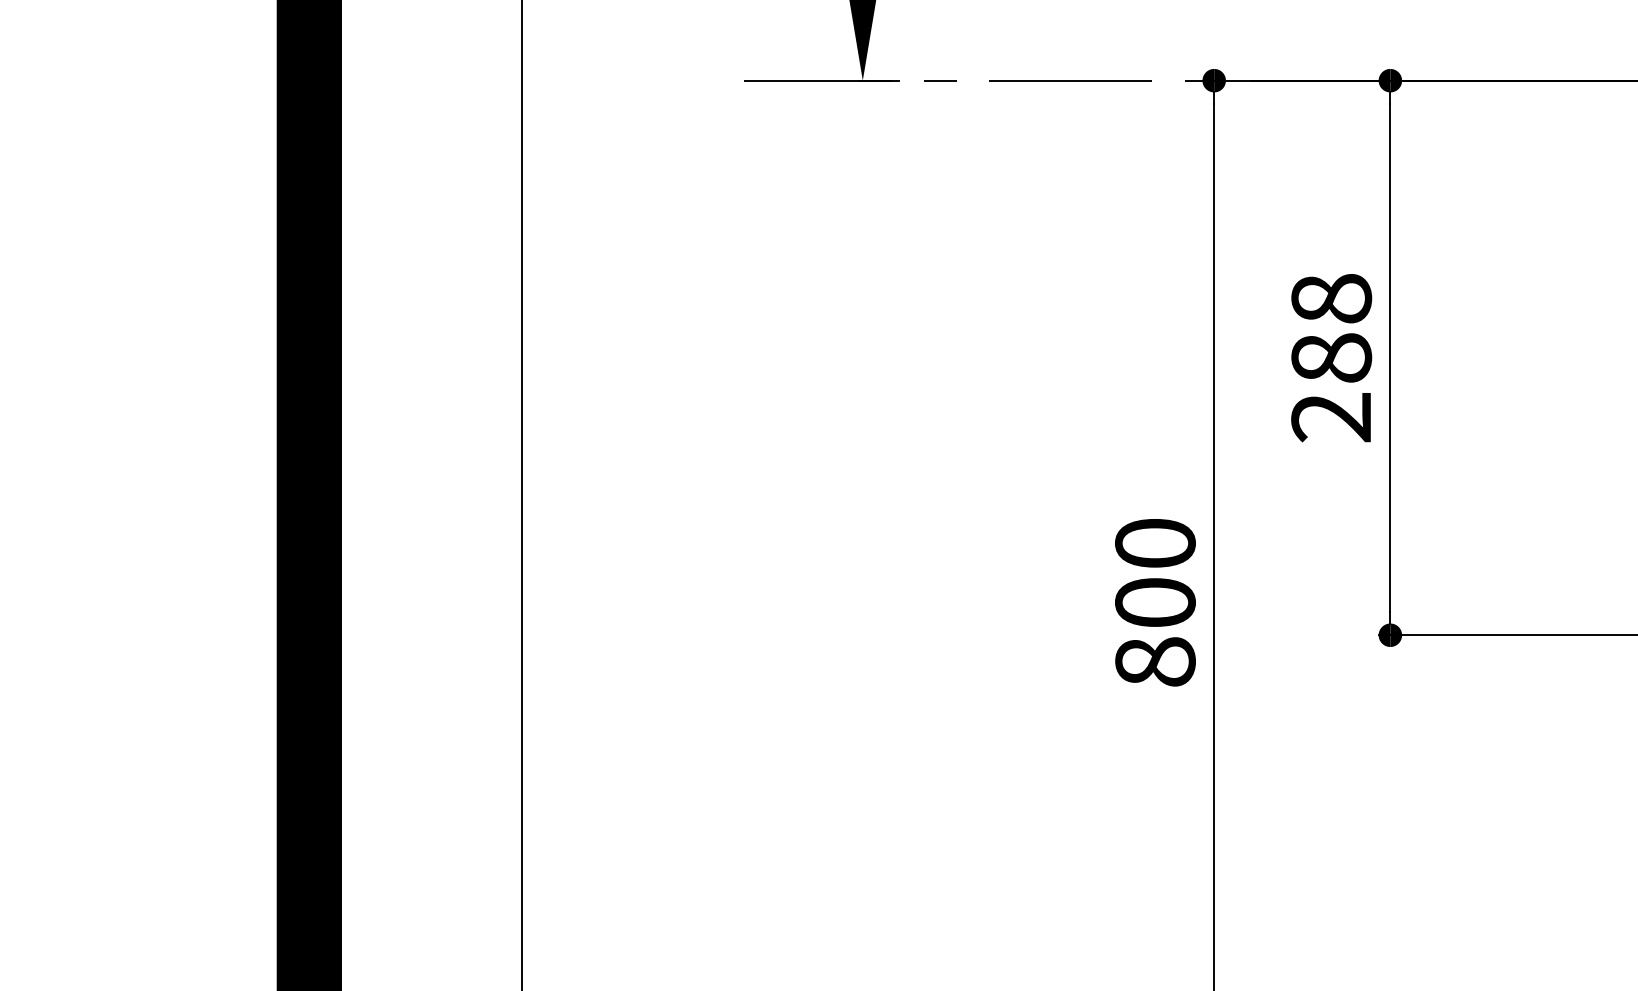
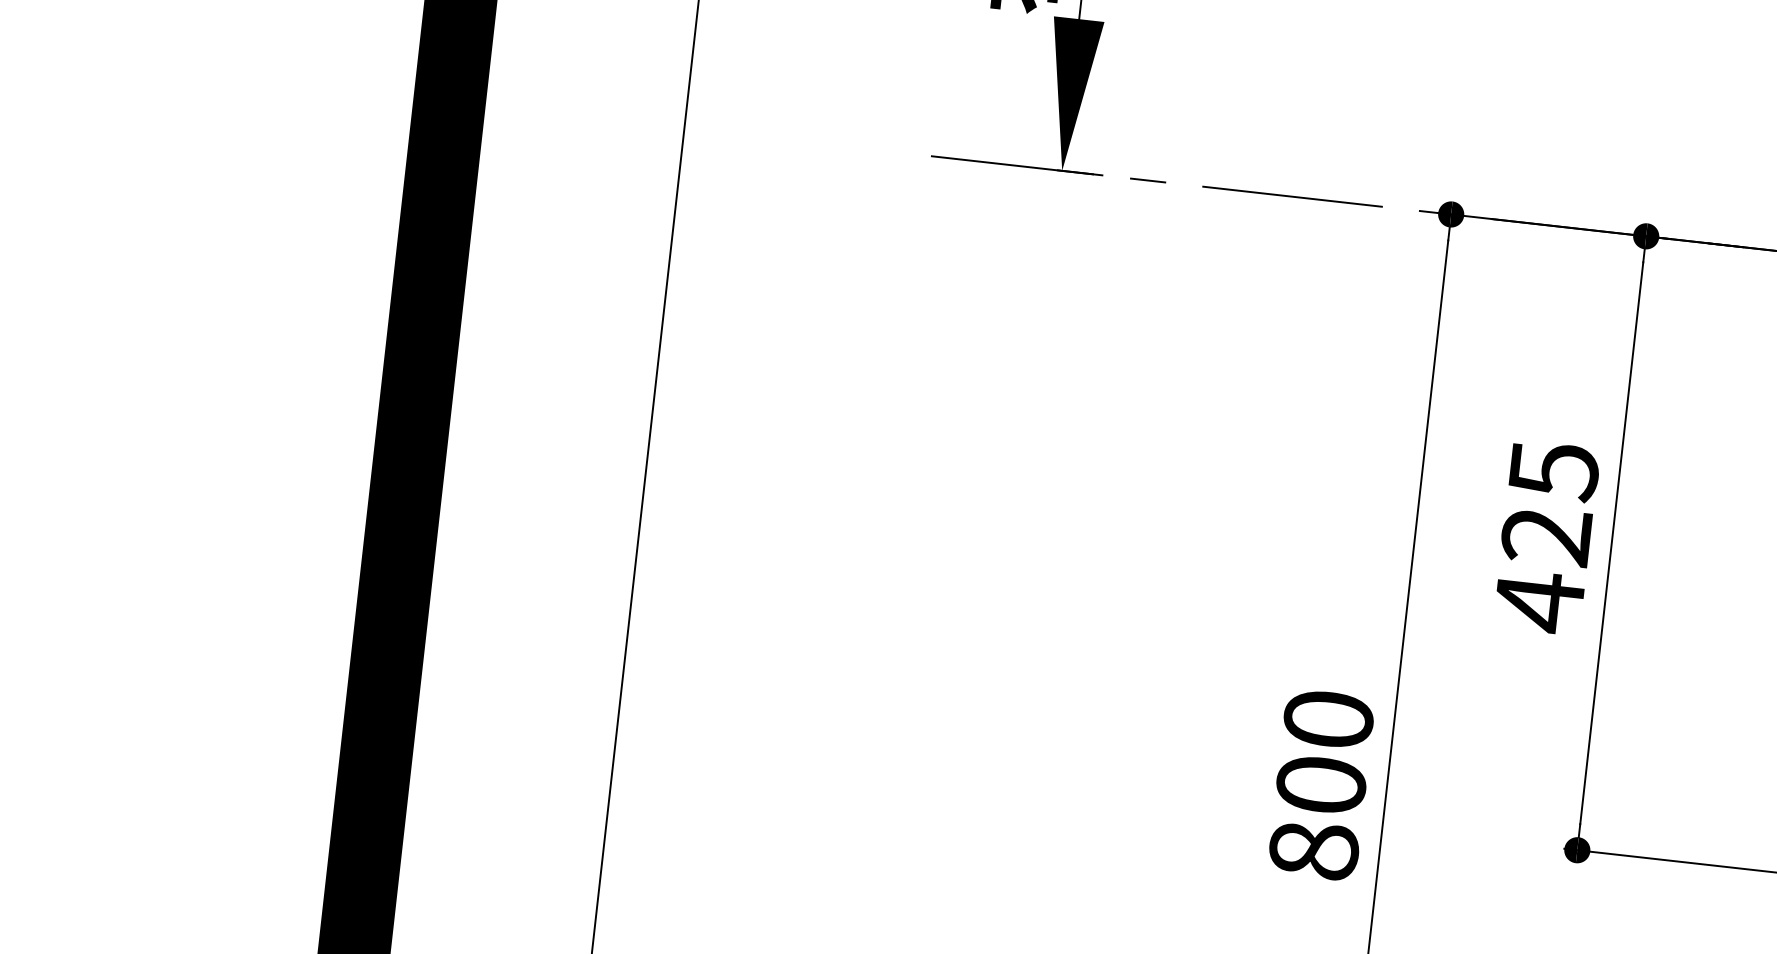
text: (1331, 359) -> (1546, 537), 288 -> 425

